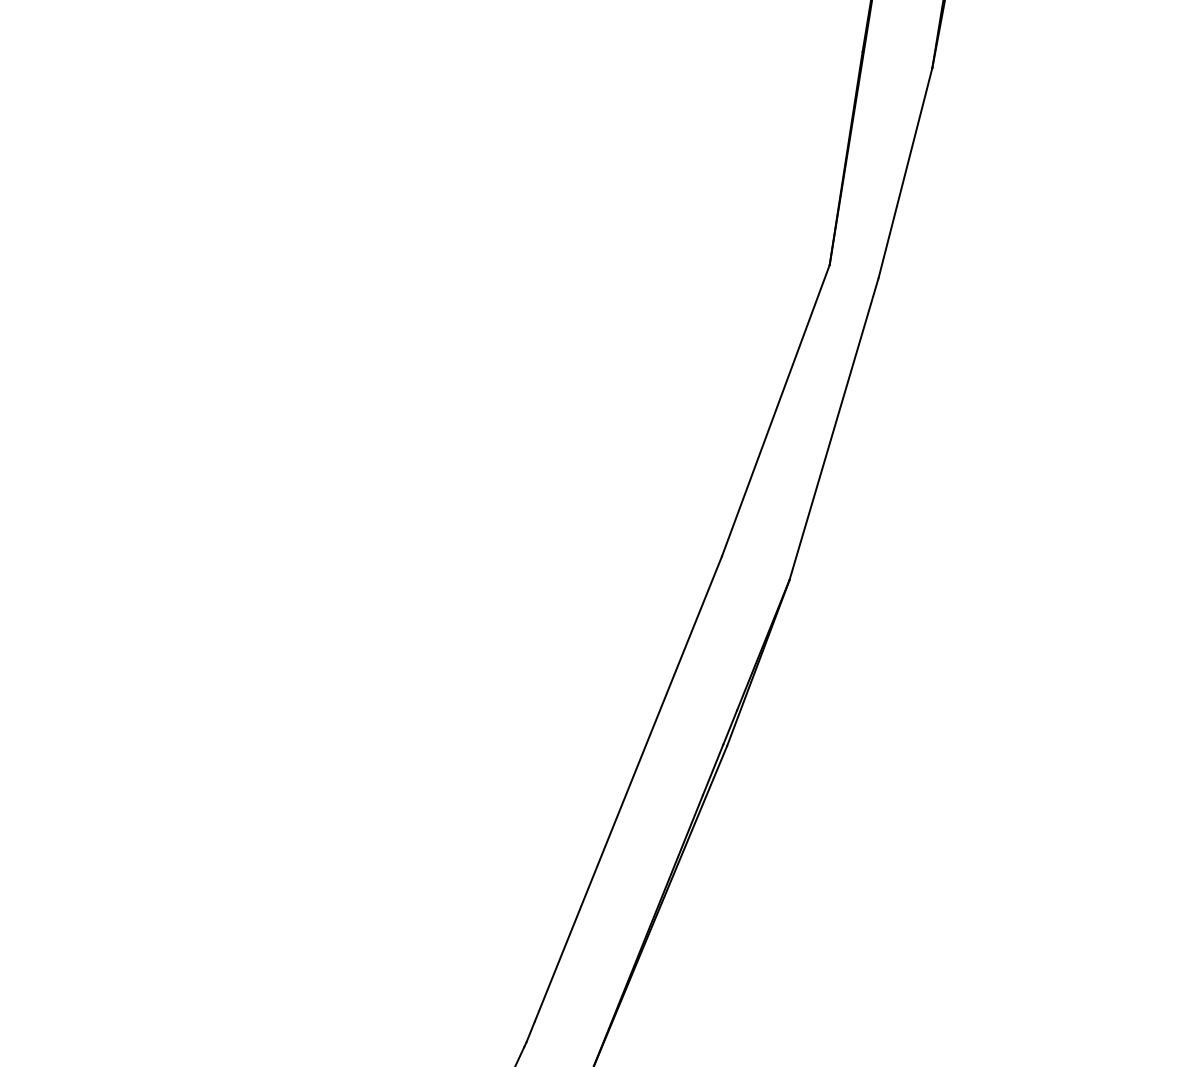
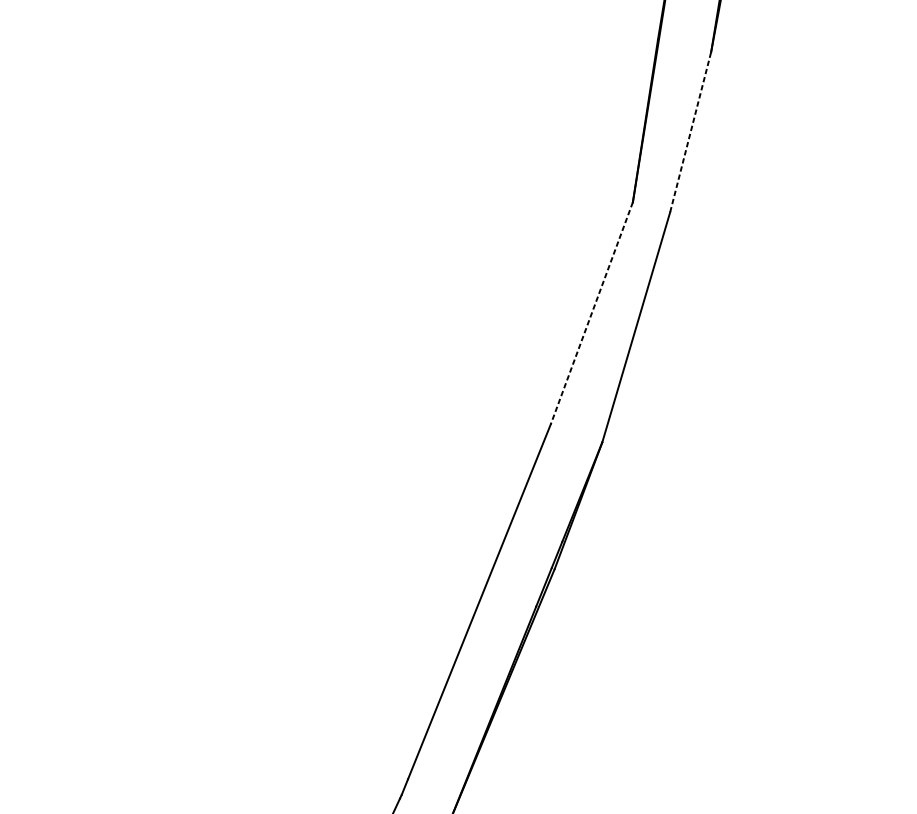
line: (905, 172) -> (690, 131), solid -> dashed
line: (775, 411) -> (591, 313), solid -> dashed

